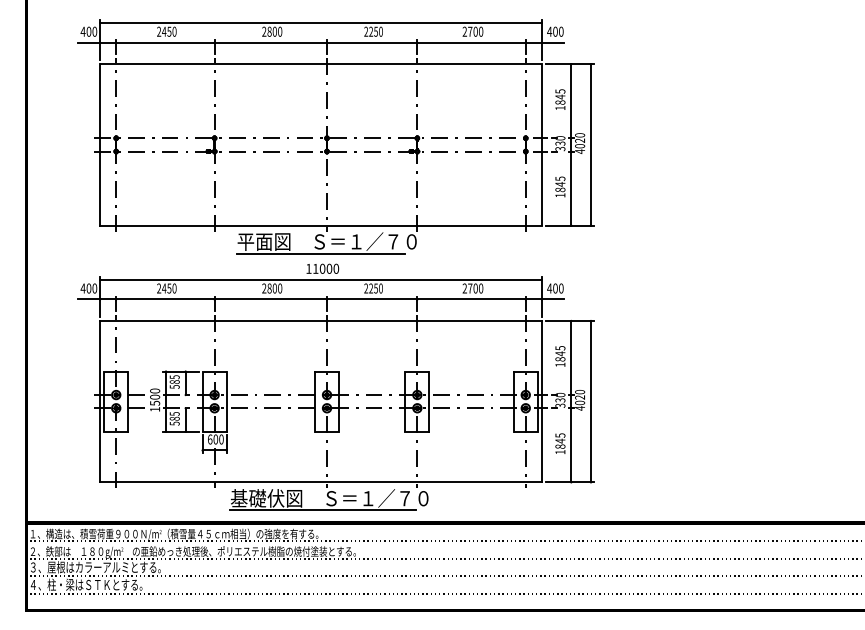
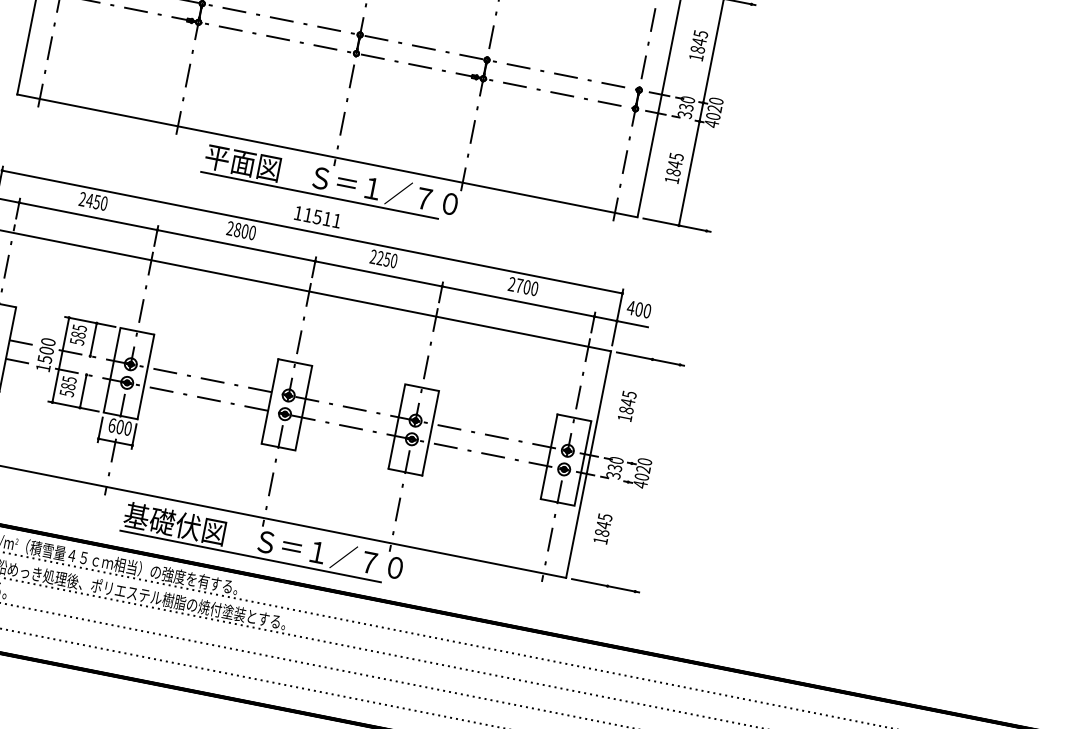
line: (591, 144) -> (729, 117), removed
text: (329, 268) -> (327, 218), 11000 -> 11511
line: (571, 401) -> (630, 472), removed
line: (591, 401) -> (658, 478), removed

